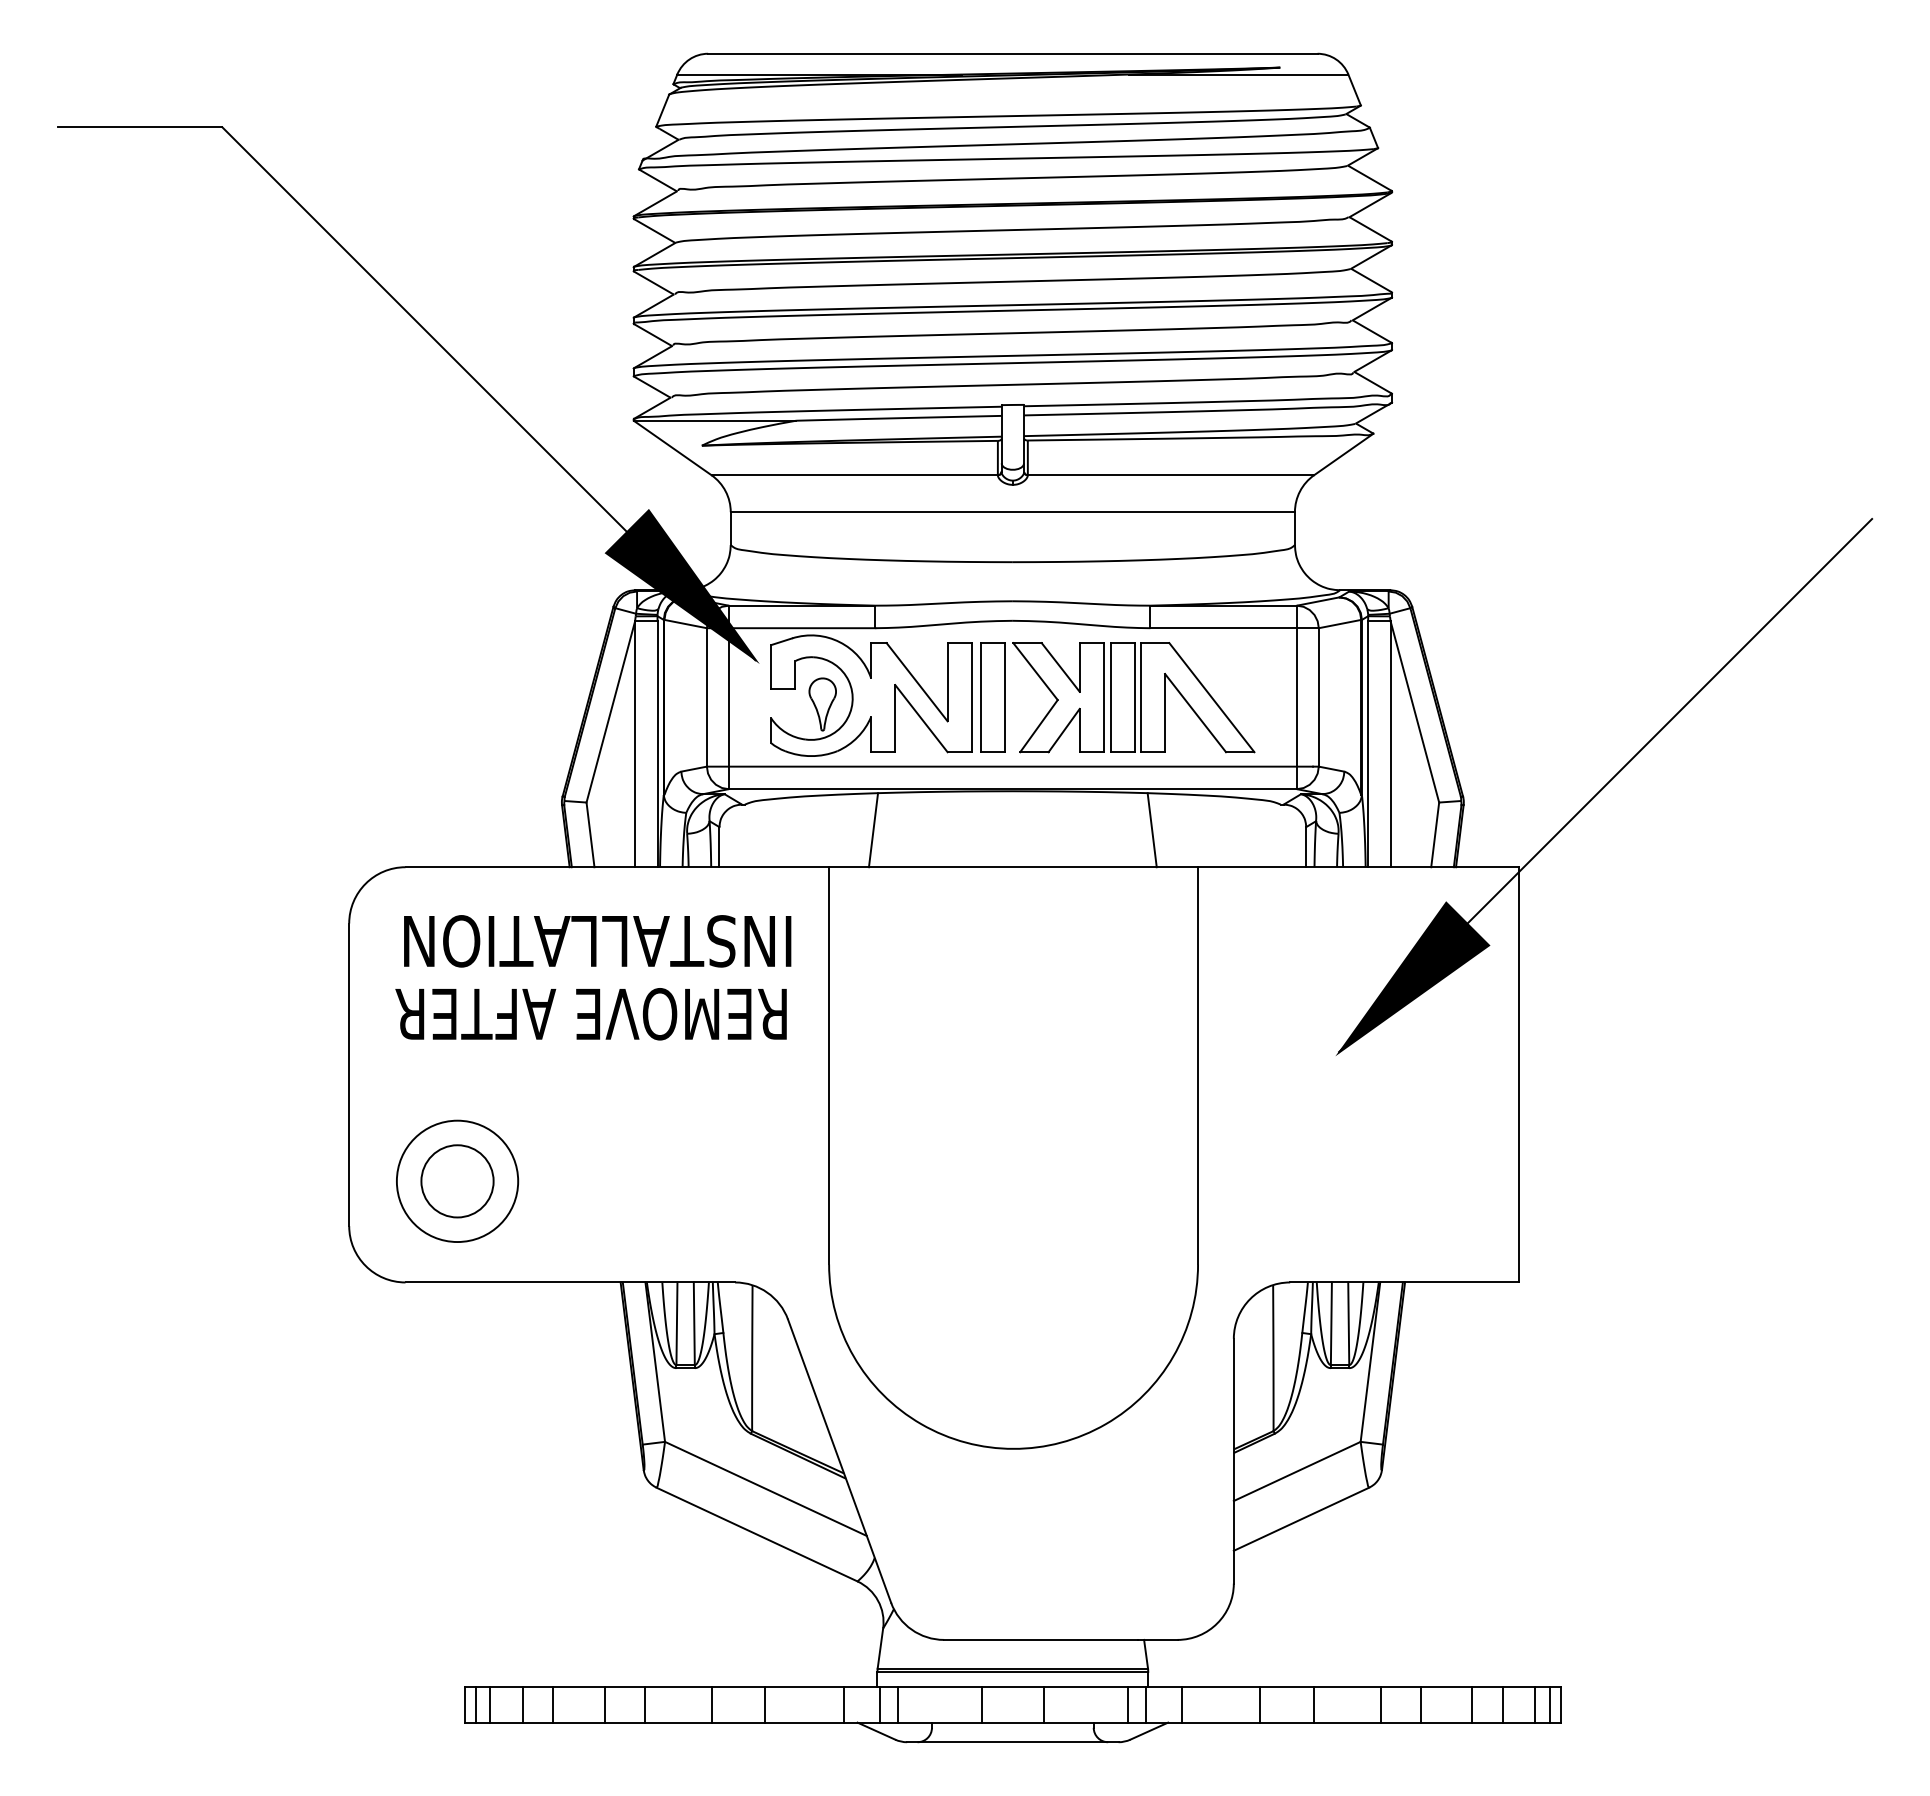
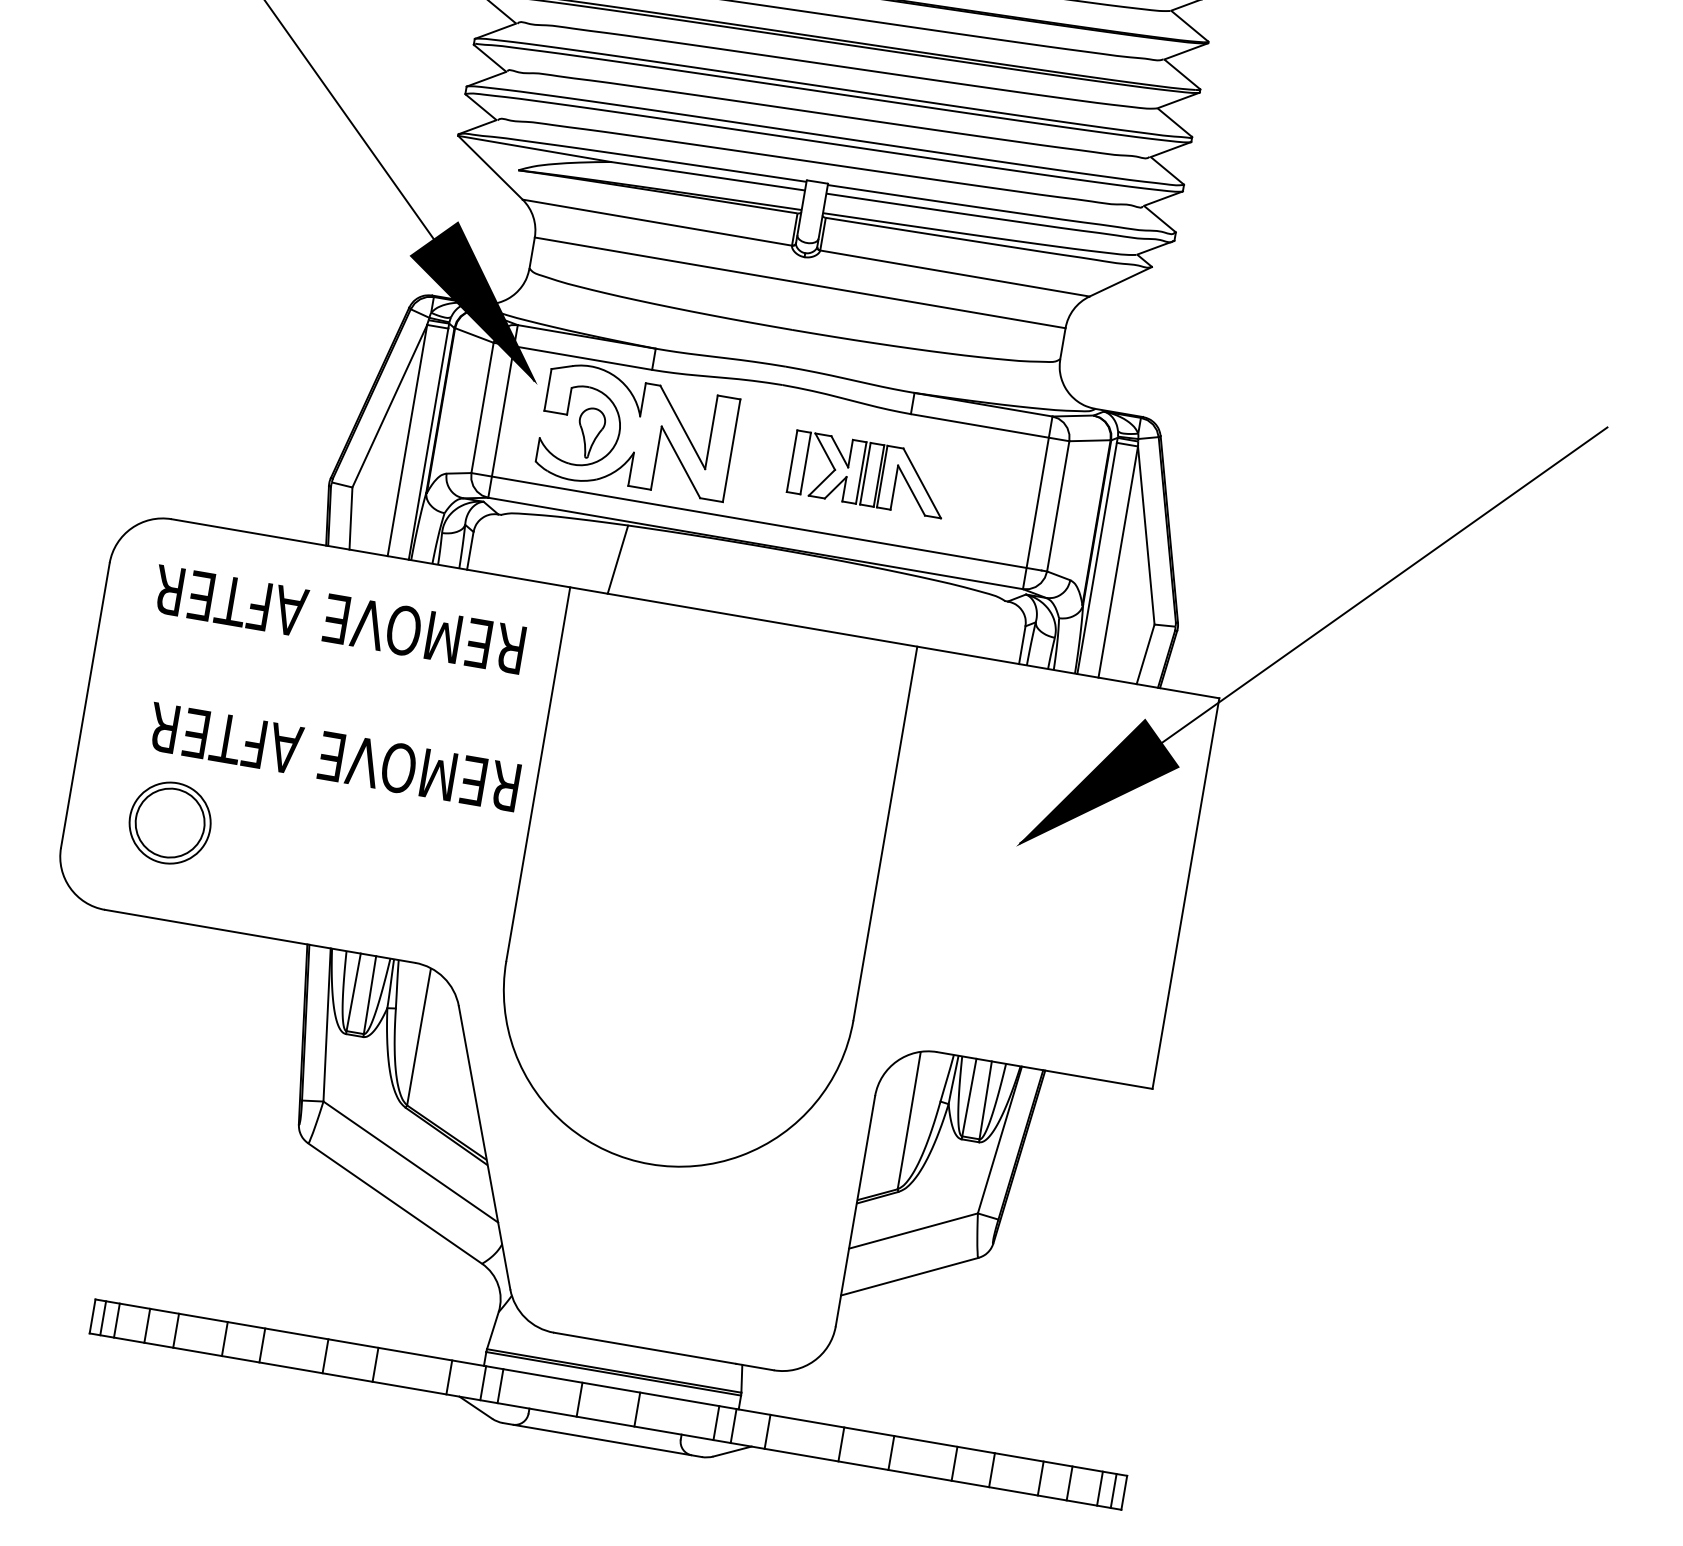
part: (1117, 697) -> (868, 474), size x0.6
line: (1151, 830) -> (879, 604), removed
text: (595, 941) -> (338, 619), INSTALLATION -> REMOVE AFTER
text: (590, 1014) -> (333, 757), moved
circle: (457, 1181) -> (170, 823), size x0.7

